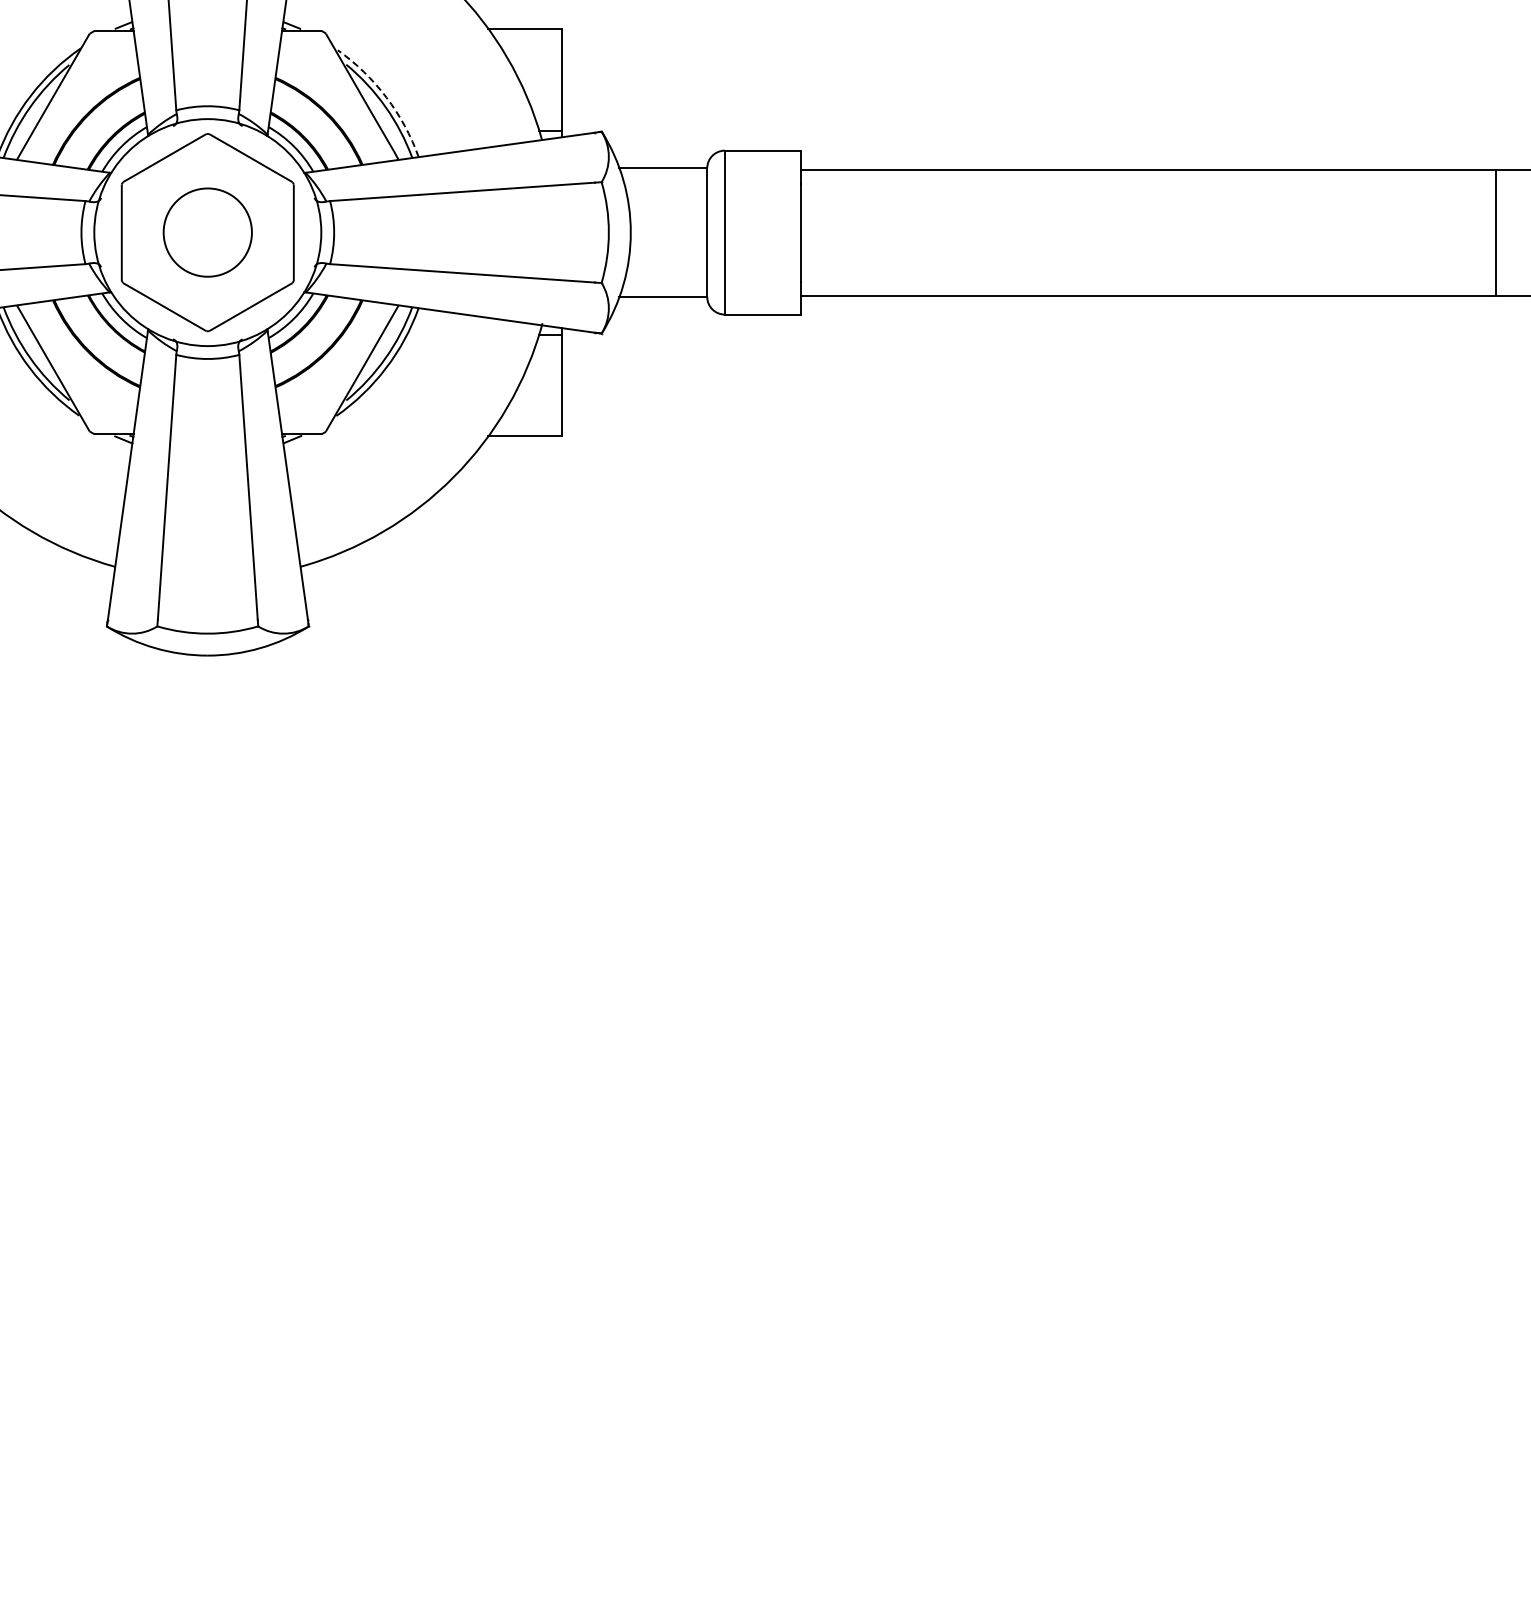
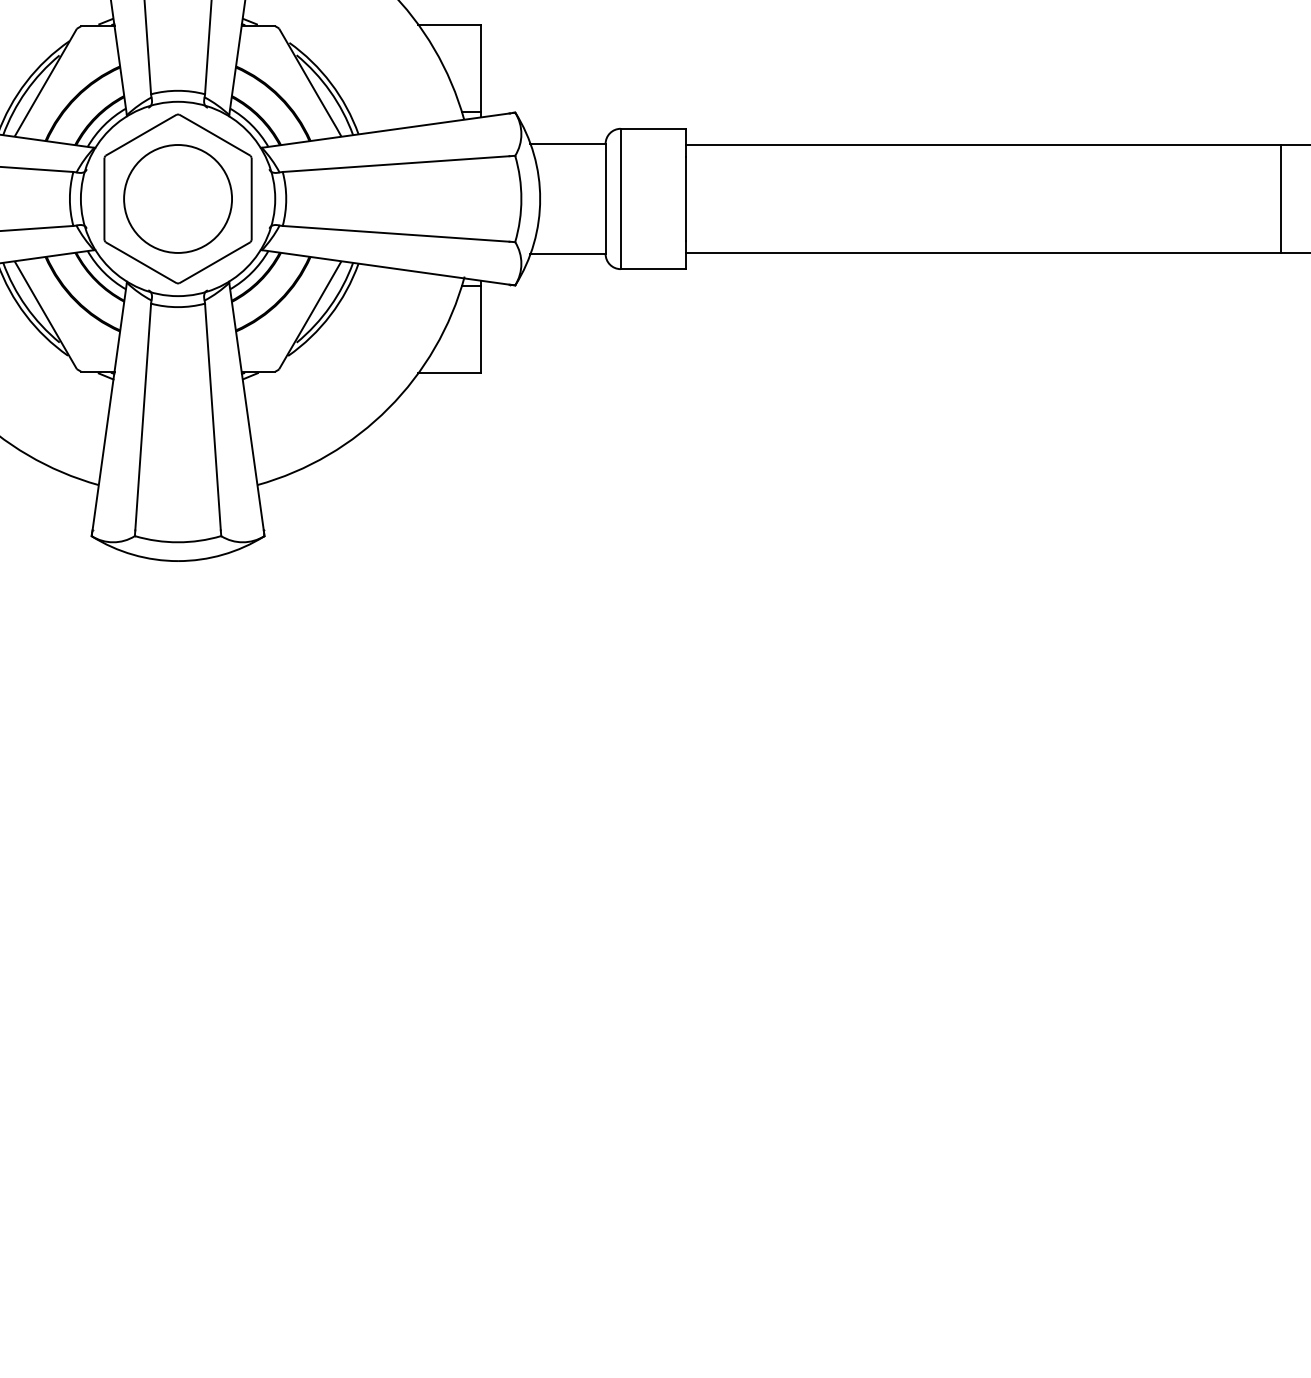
arc: (386, 97) -> (331, 83), dashed -> solid
circle: (207, 232) -> (177, 198), size x1.43

